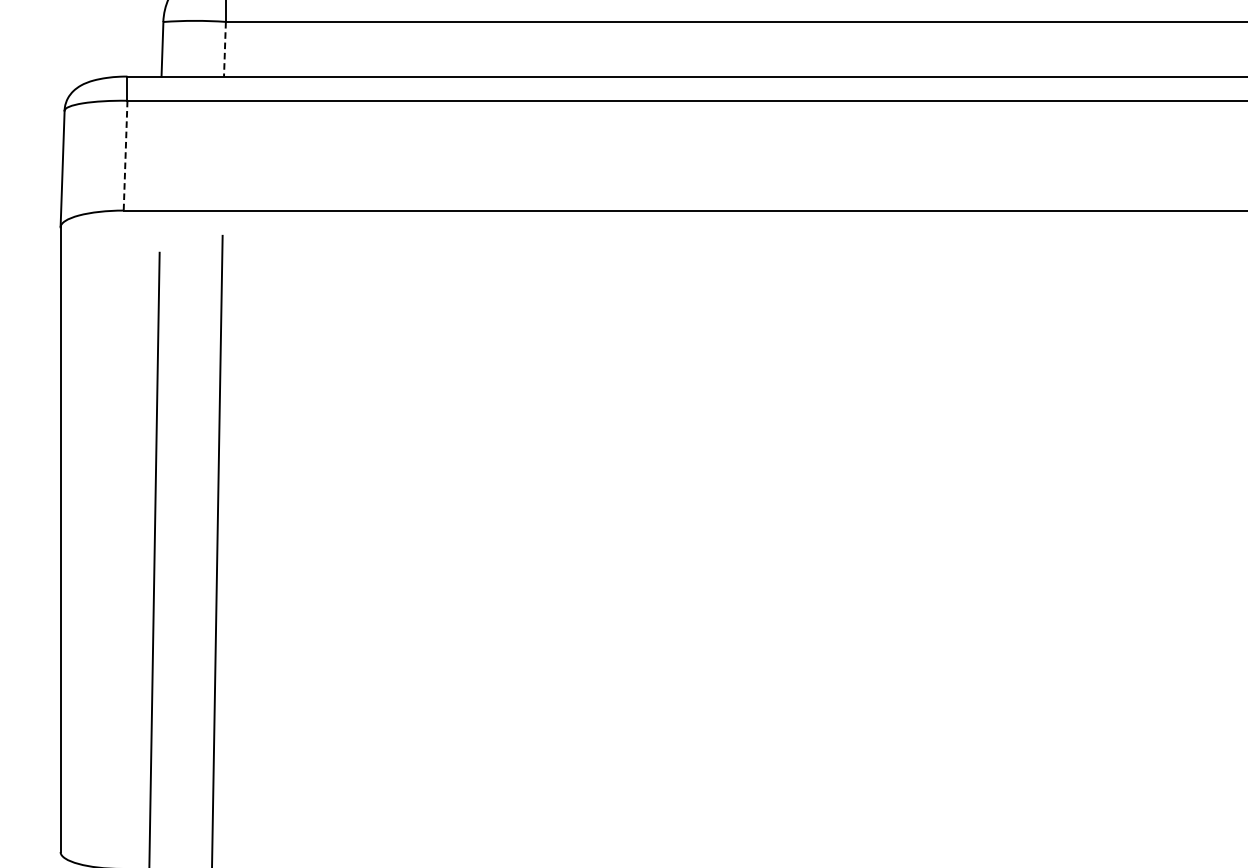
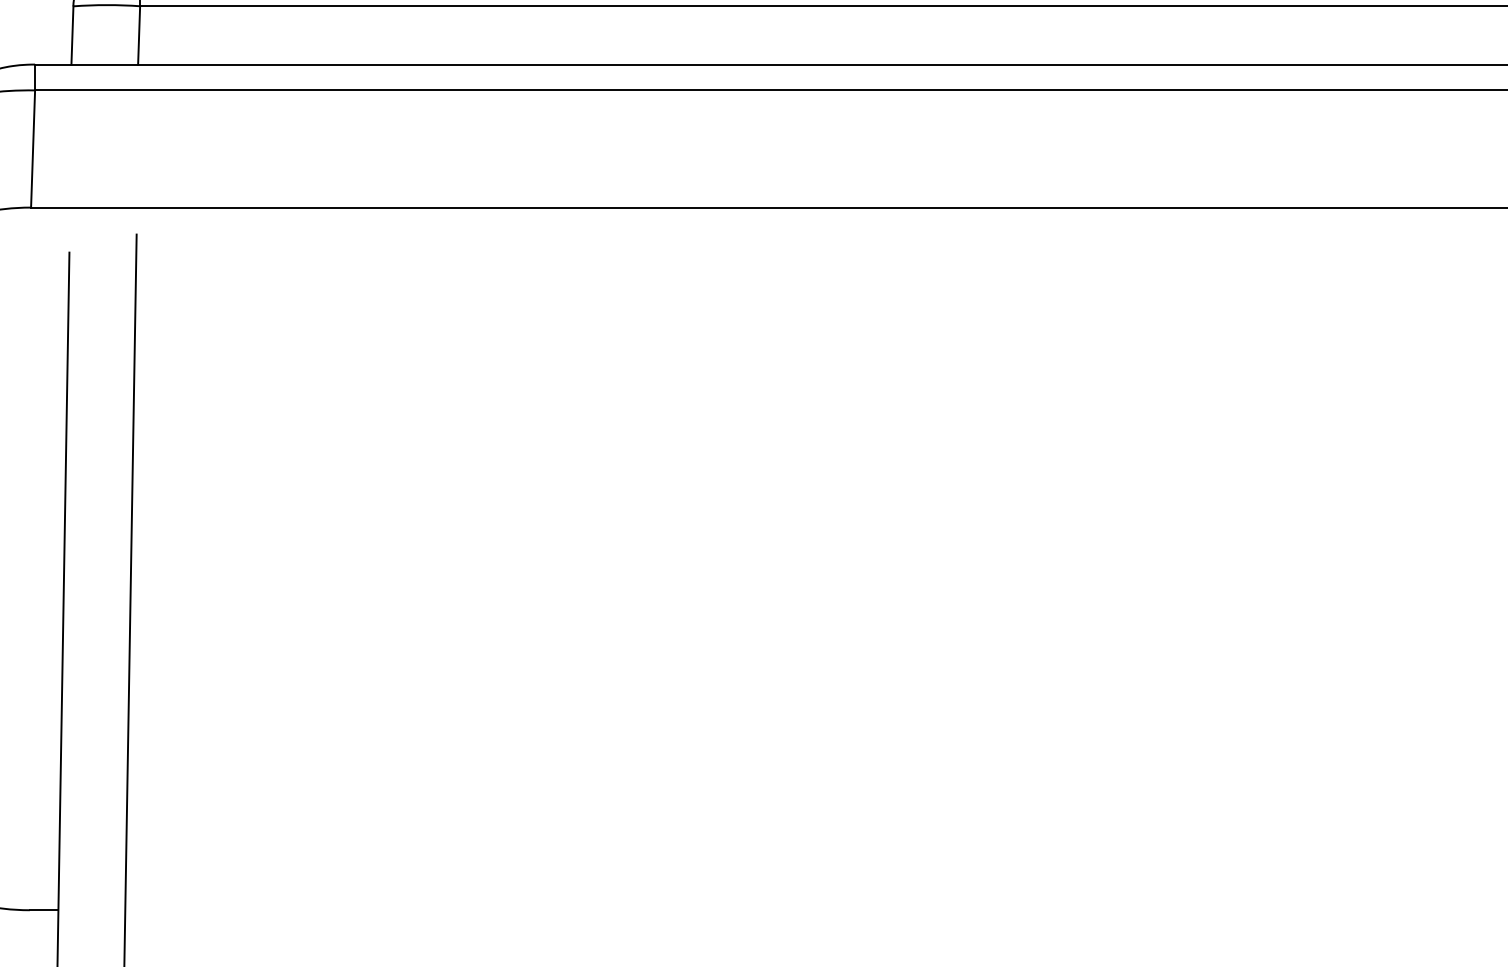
line: (225, 49) -> (139, 35), dashed -> solid
line: (125, 155) -> (33, 148), dashed -> solid

